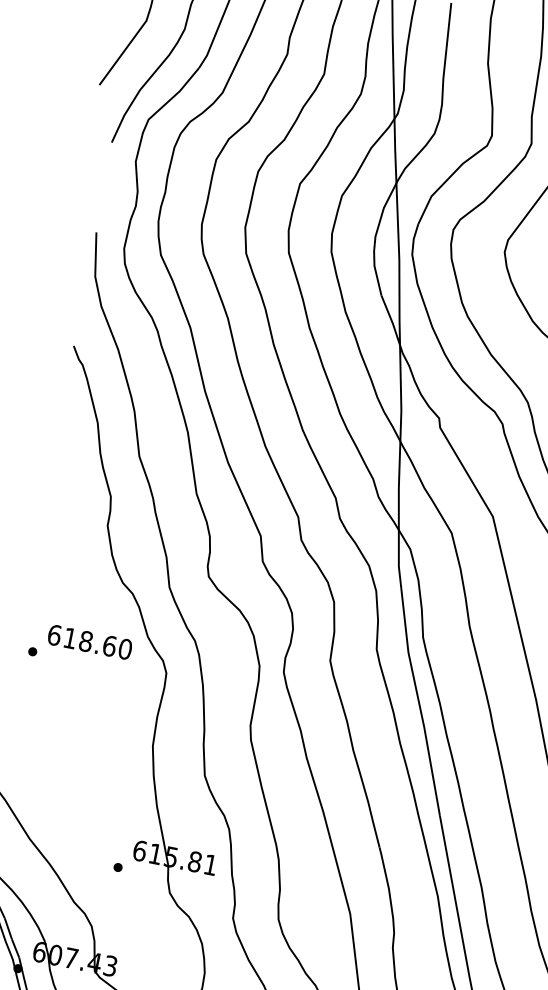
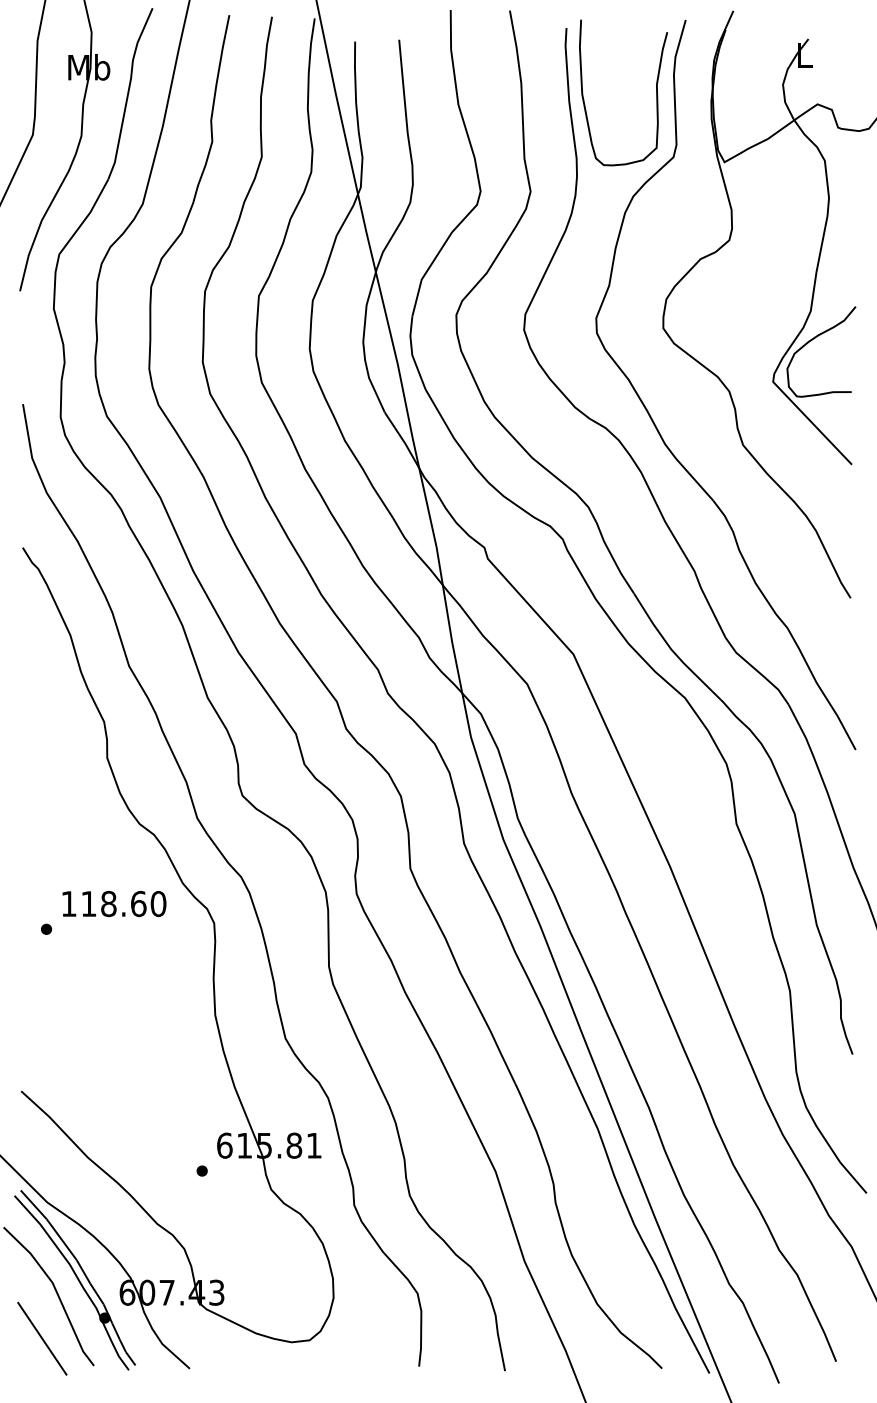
text: (54, 635) -> (69, 904), 618.60 -> 118.60

